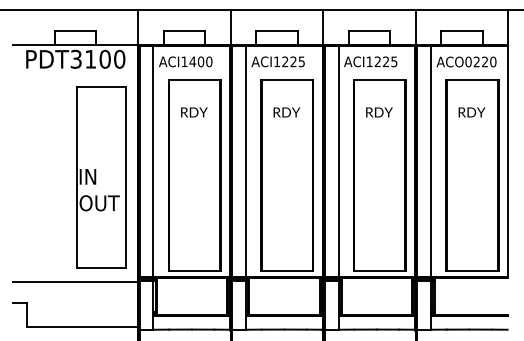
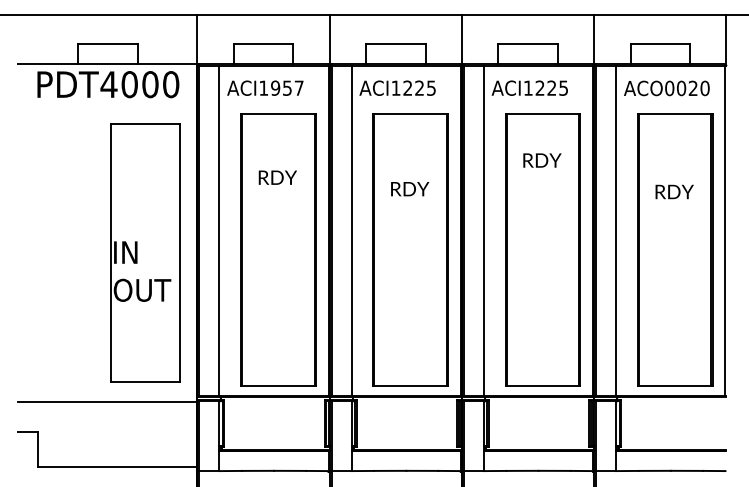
text: (83, 58) -> (119, 83), PDT3100 -> PDT4000
text: (200, 61) -> (286, 87), ACI1400 -> ACI1957
text: (476, 61) -> (681, 87), ACO0220 -> ACO0020
text: (194, 112) -> (278, 177), moved
text: (286, 112) -> (409, 189), moved
text: (471, 112) -> (673, 192), moved

